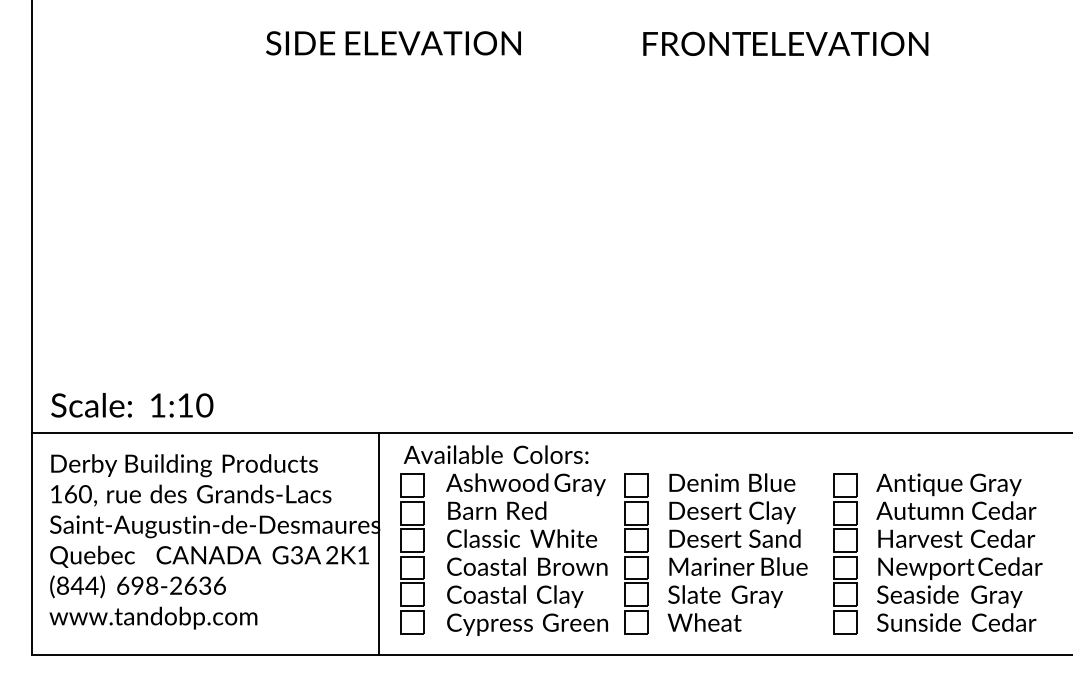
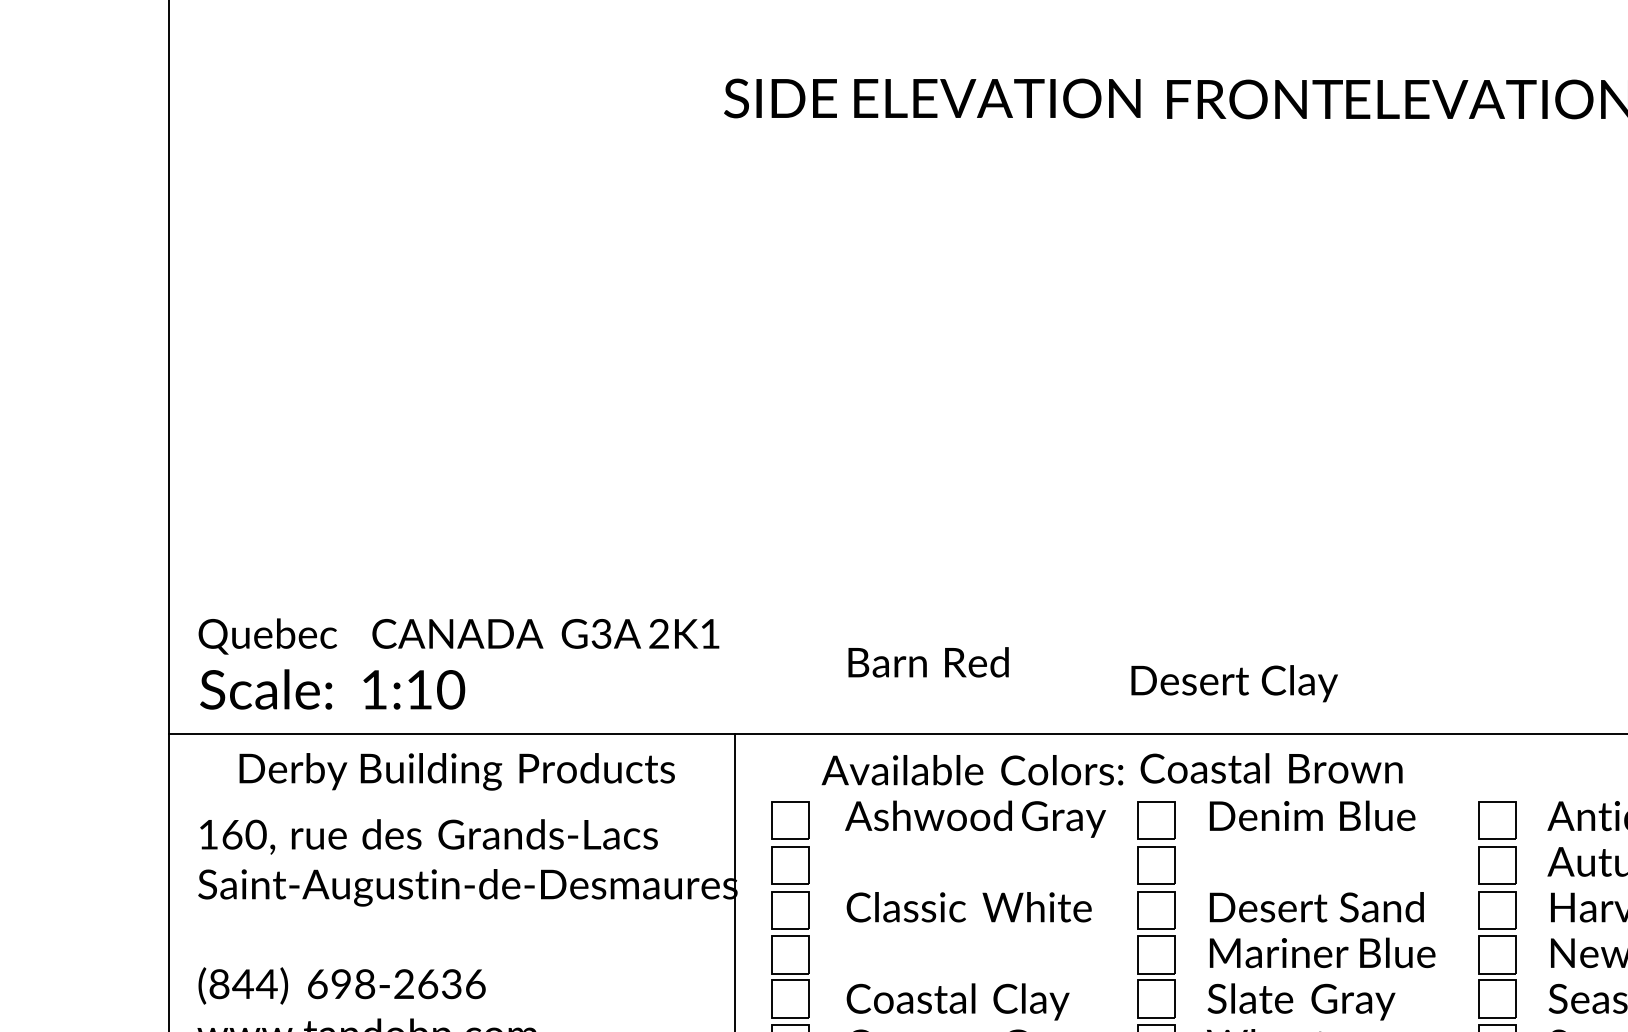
text: (393, 43) -> (932, 98), moved
text: (495, 454) -> (971, 769), moved
text: (184, 465) -> (457, 771), moved
text: (497, 510) -> (929, 662), moved
text: (732, 512) -> (1234, 683), moved
text: (209, 556) -> (458, 635), moved
text: (527, 566) -> (1271, 768), moved

